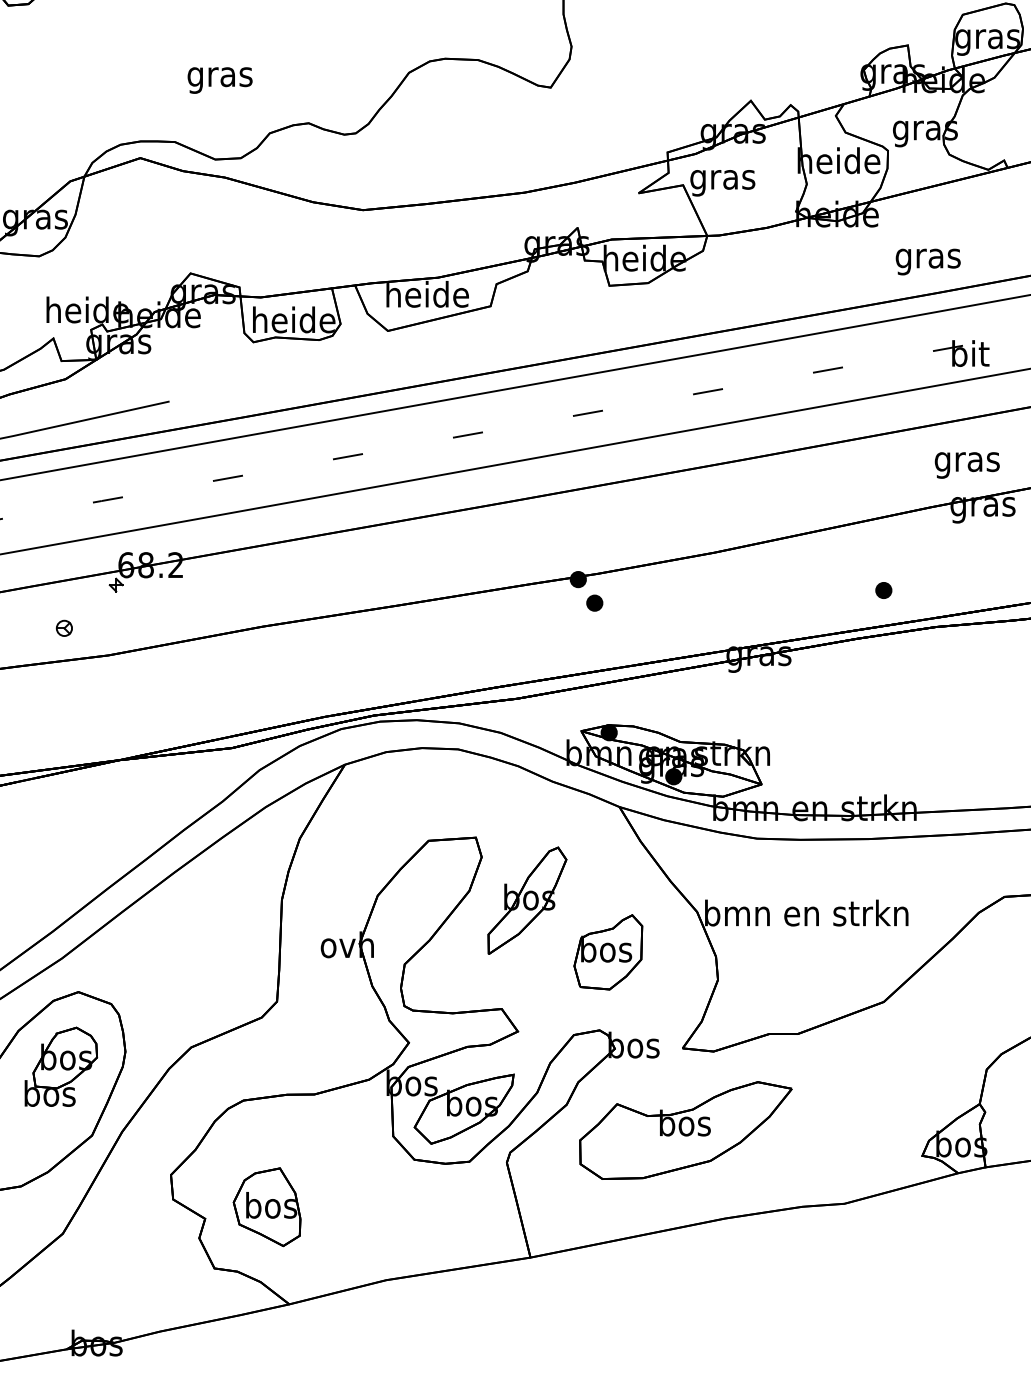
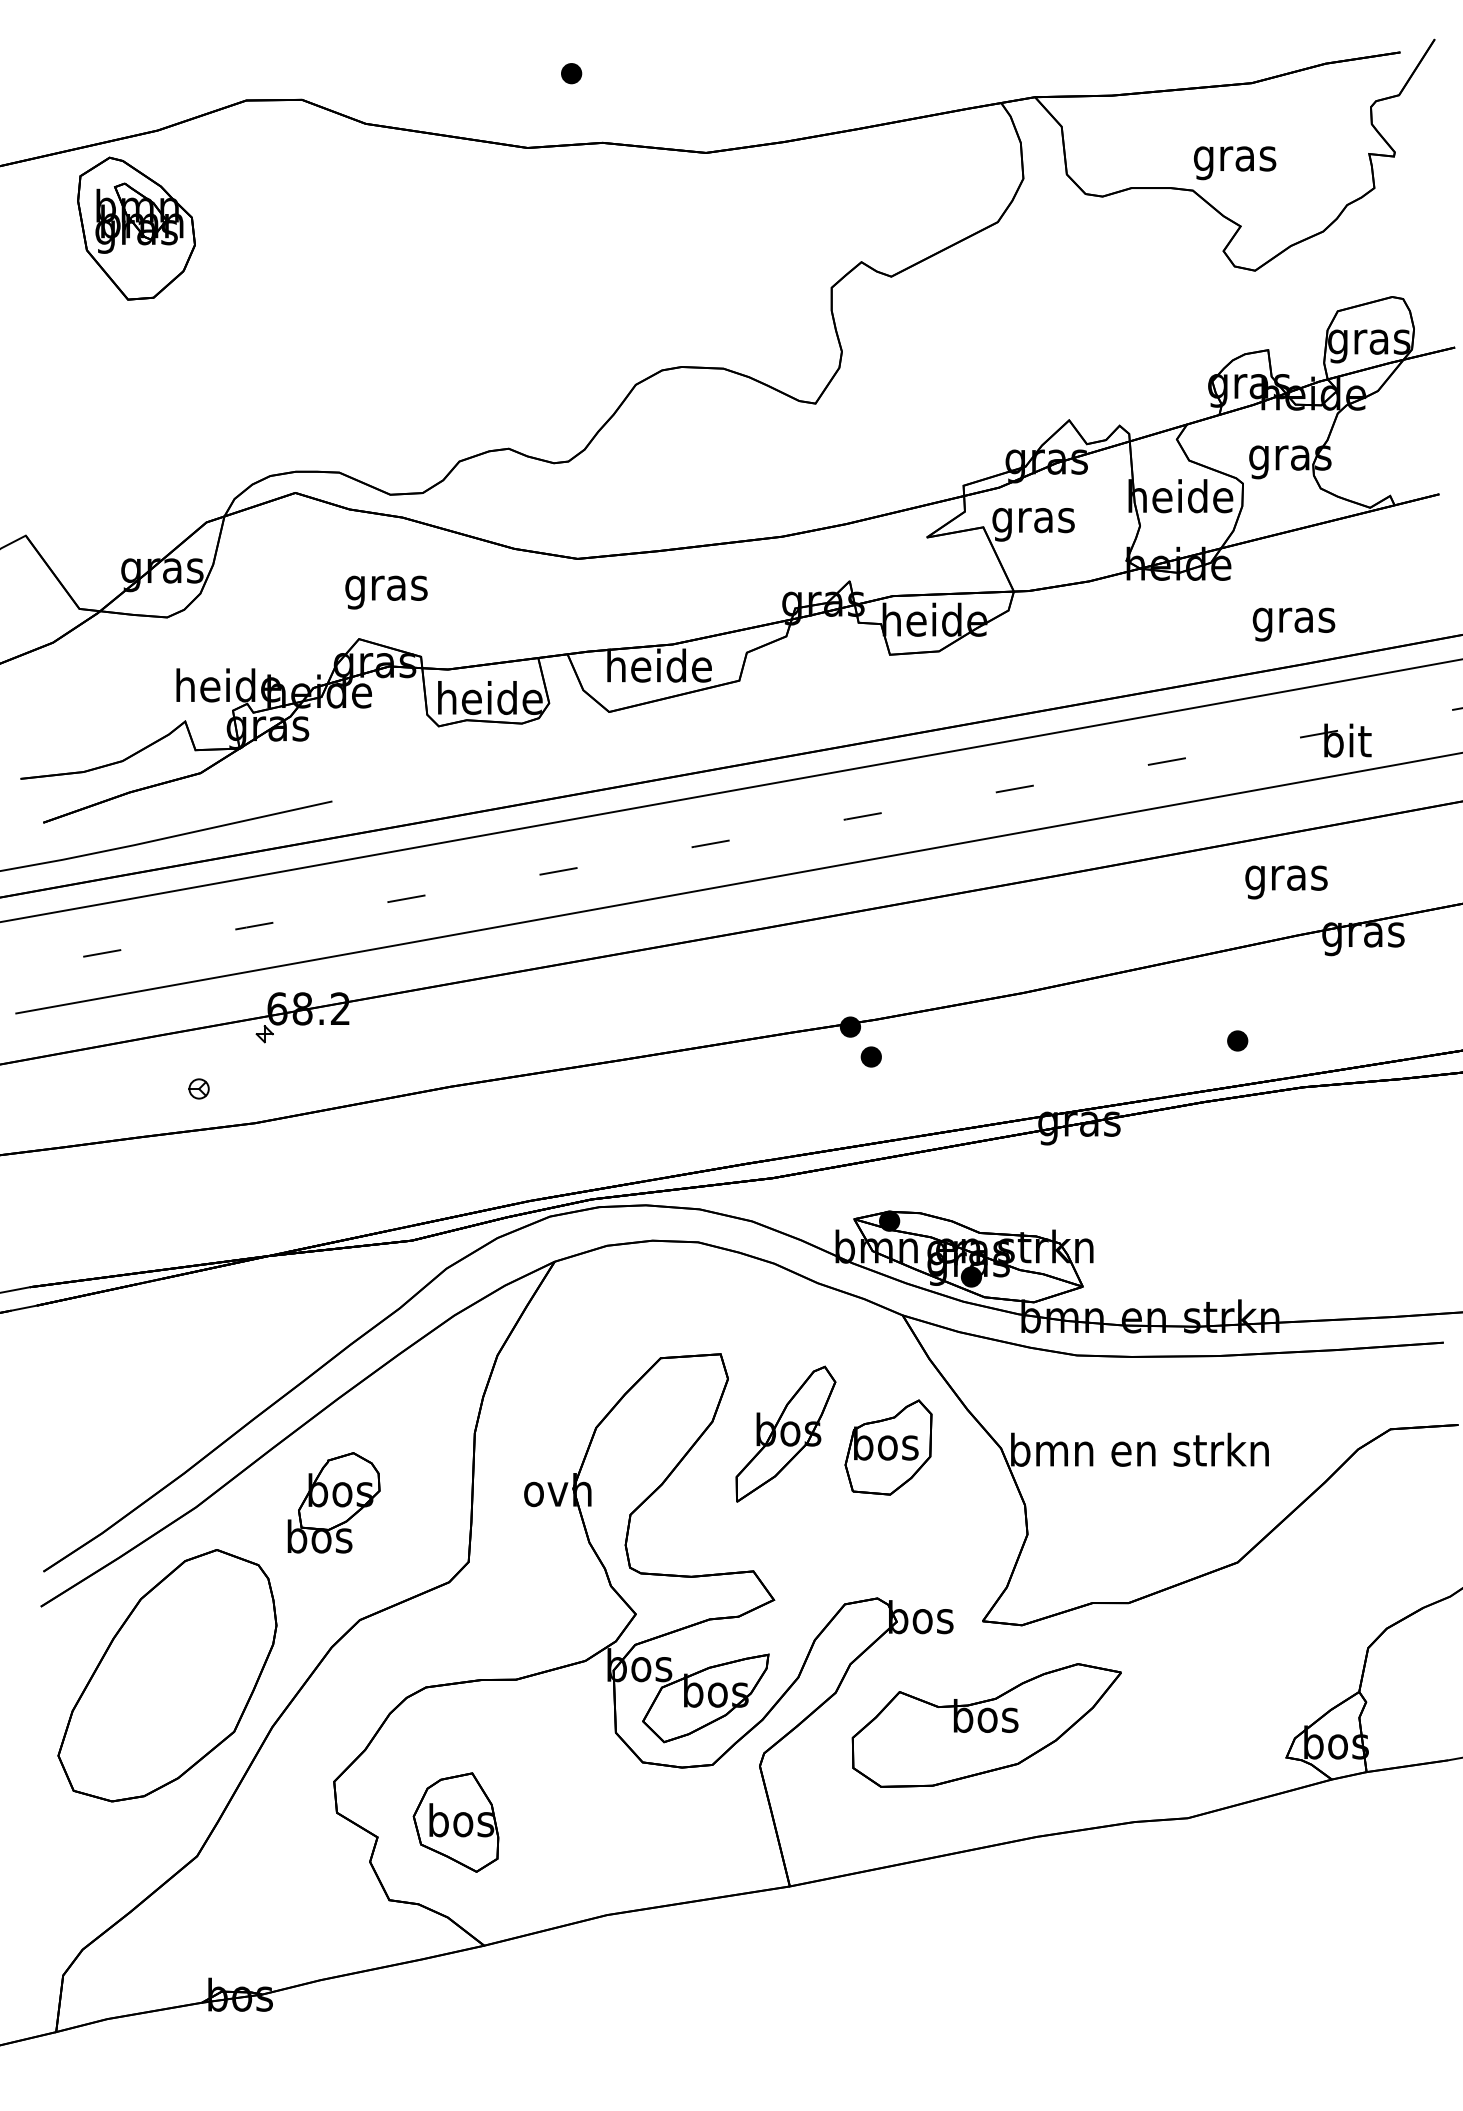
text: (220, 80) -> (386, 592), moved
text: (967, 465) -> (1286, 882), moved
part: (608, 952) -> (888, 1447), moved
part: (60, 1066) -> (333, 1502), moved

